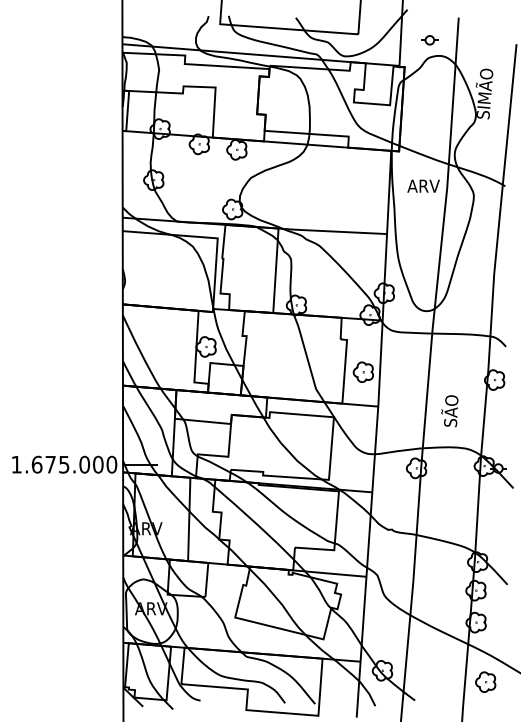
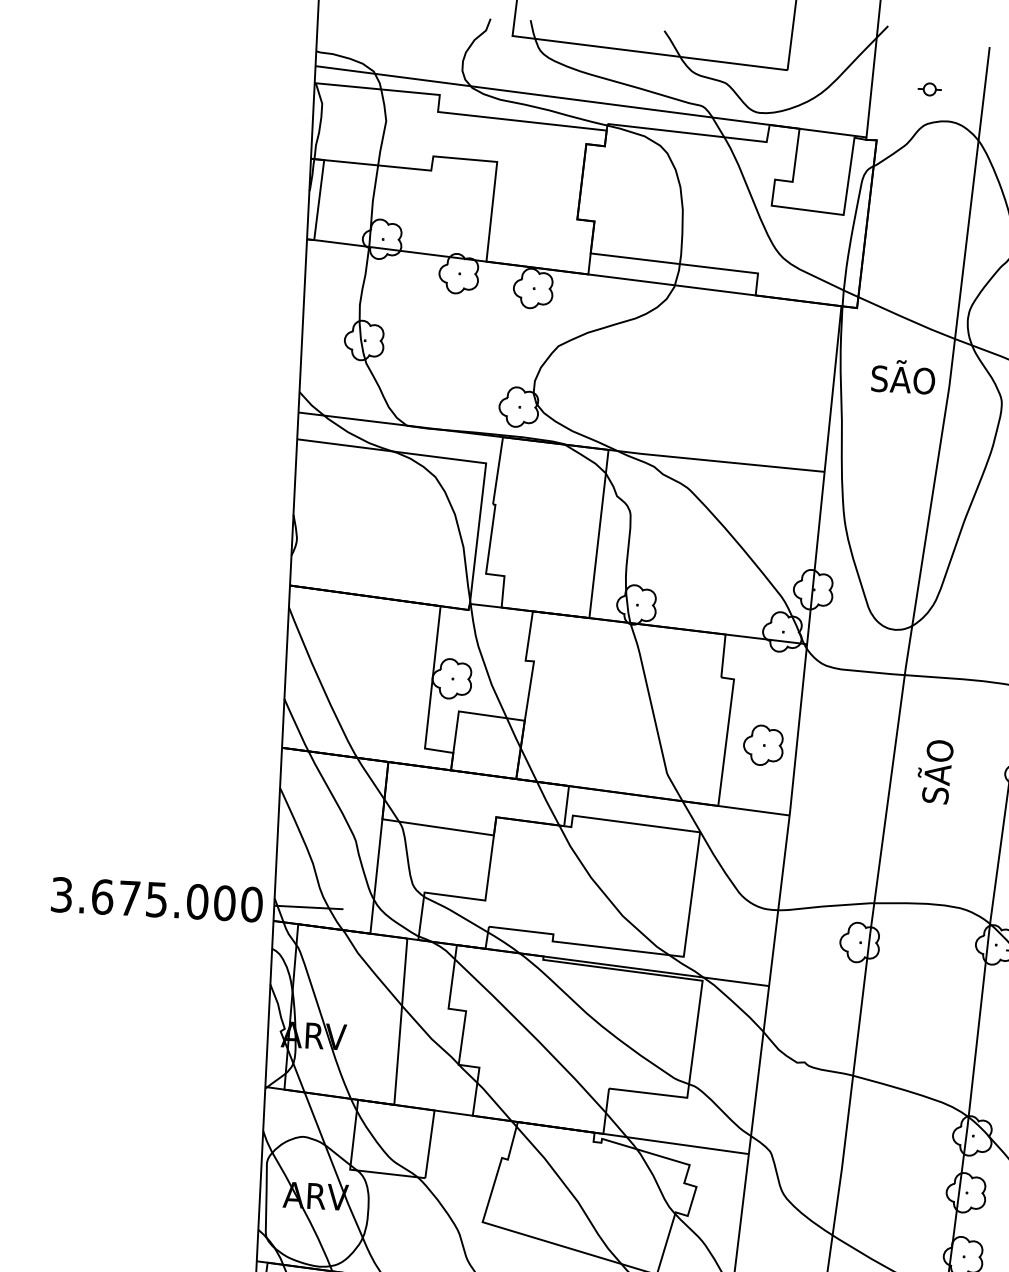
part: (429, 40) -> (928, 89), size x0.7
text: (423, 184) -> (902, 376), ARV -> SÃO
text: (449, 411) -> (934, 772), moved
text: (16, 464) -> (61, 894), 1.675.000 -> 3.675.000

